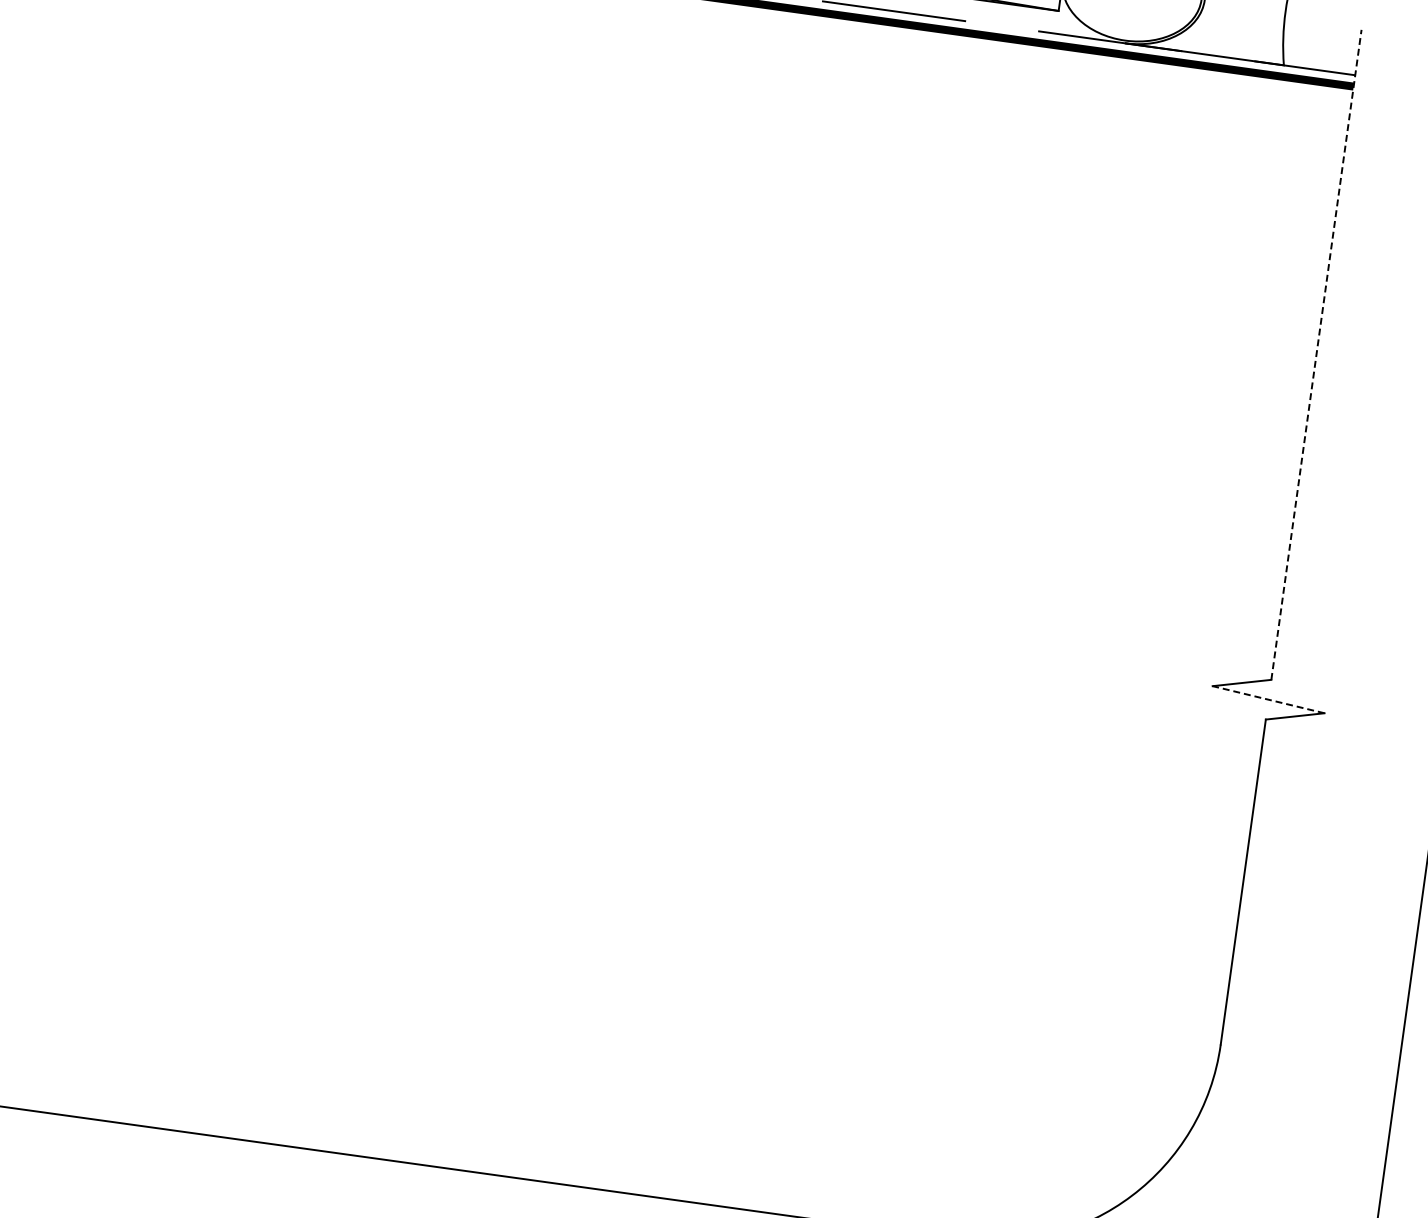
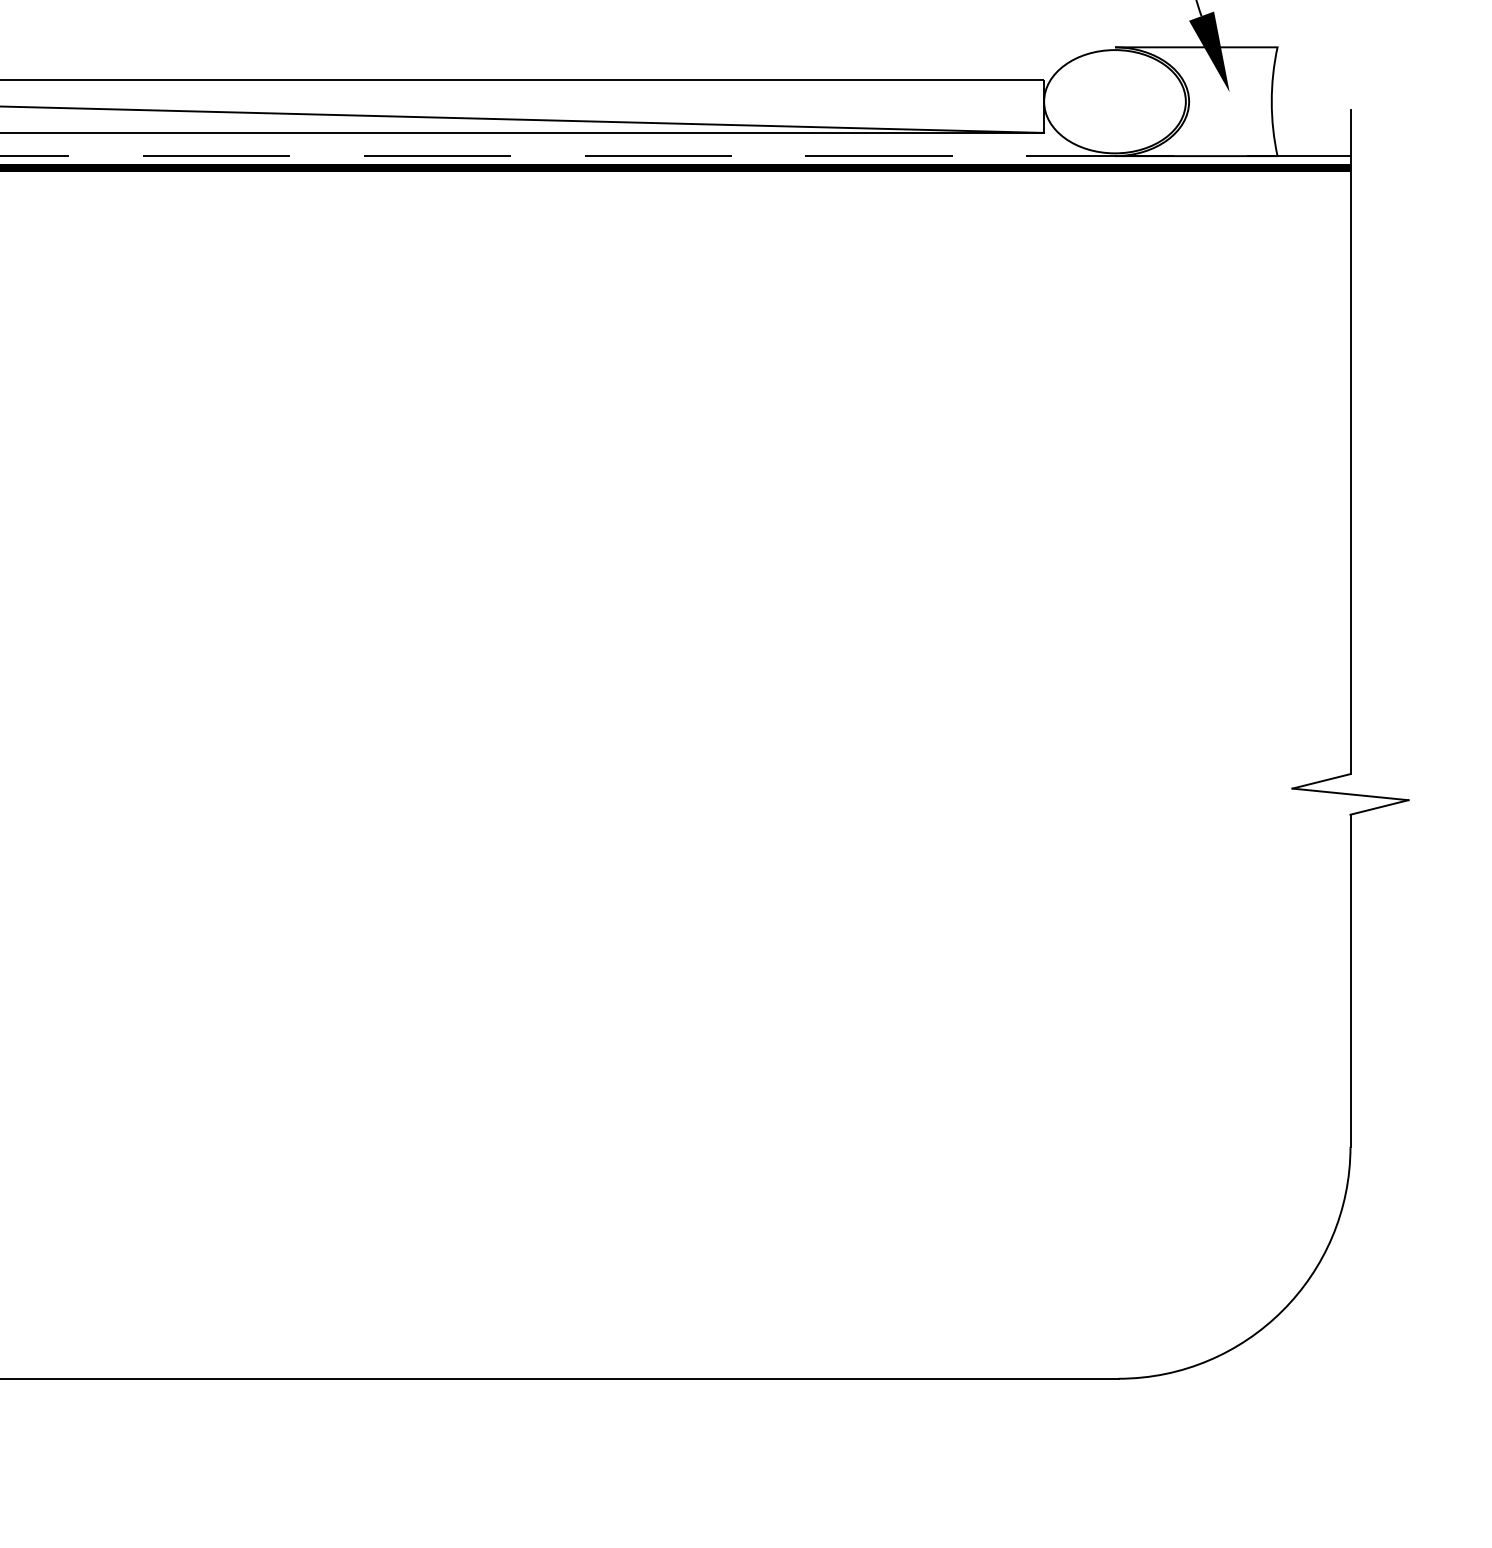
line: (1316, 354) -> (1350, 441), dashed -> solid
line: (1268, 699) -> (1350, 794), dashed -> solid

